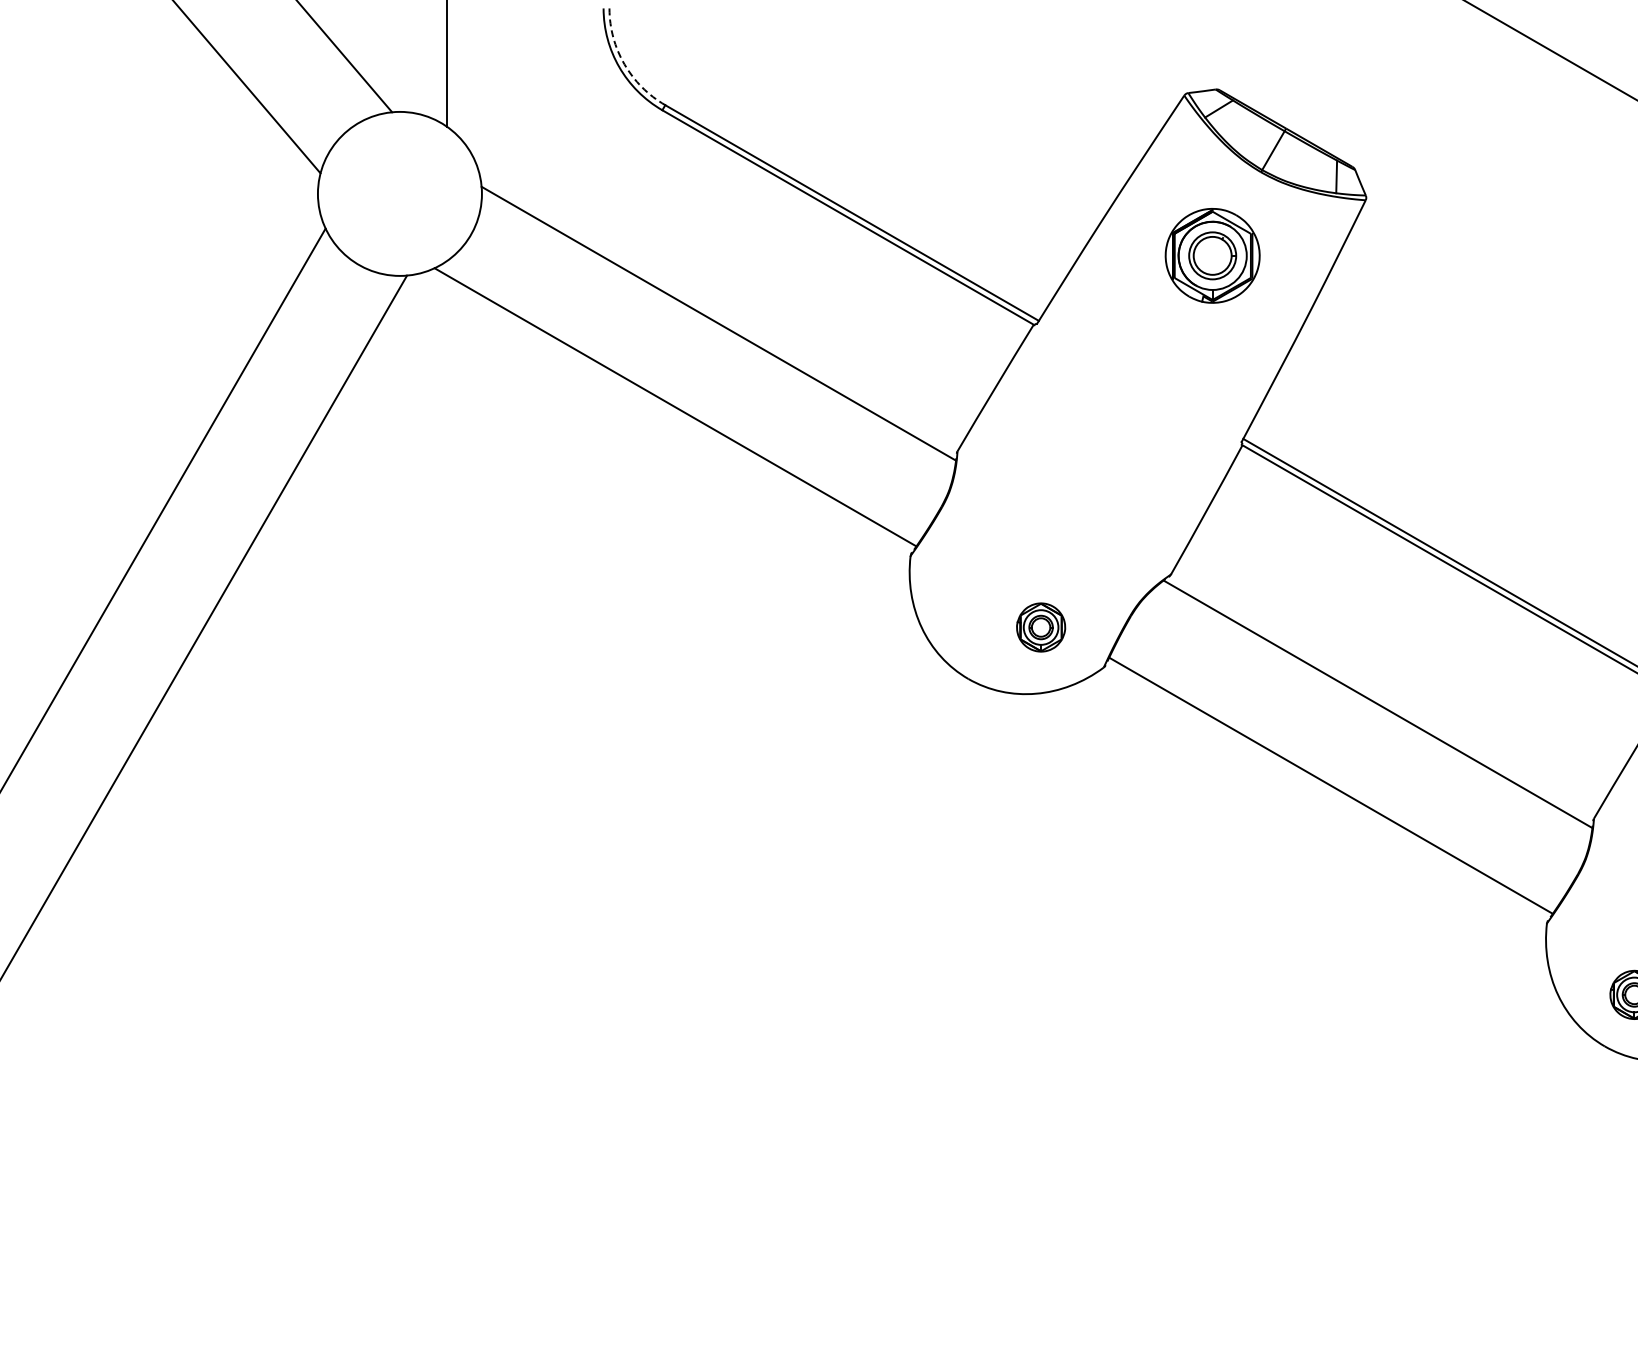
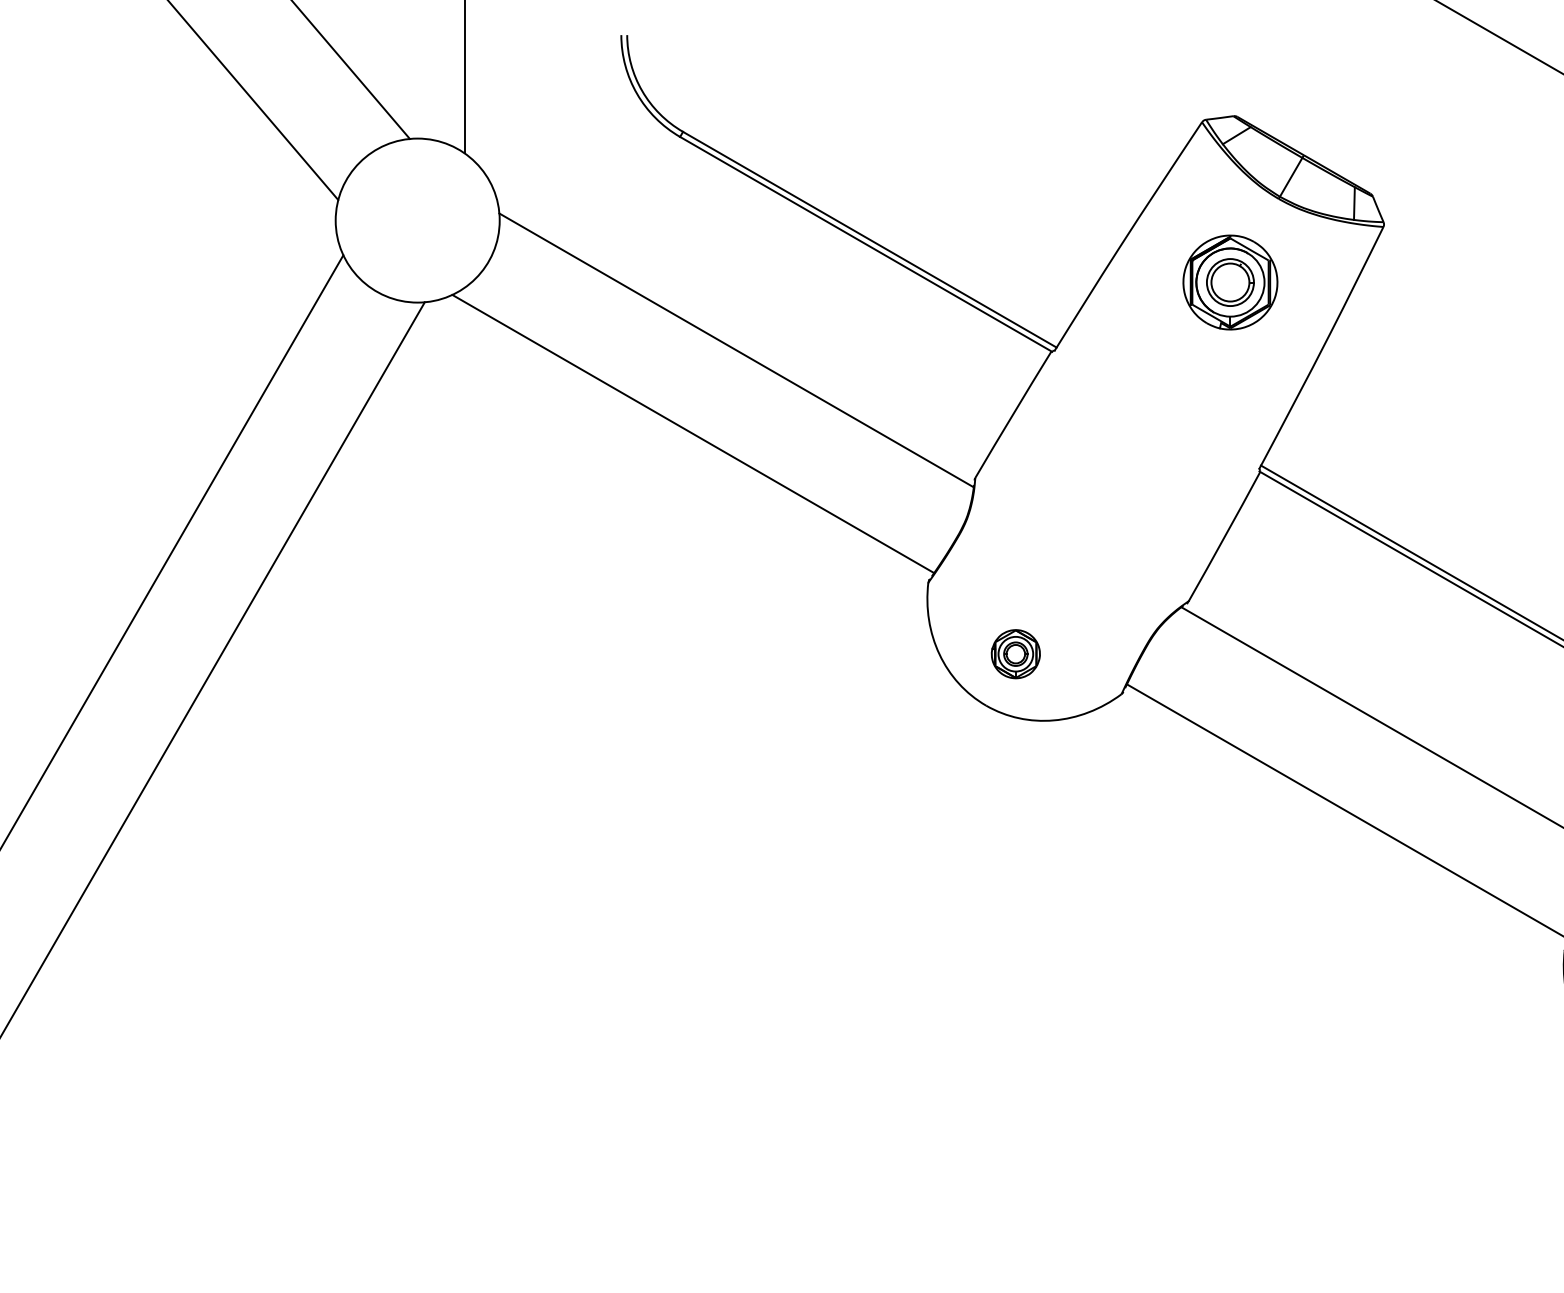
arc: (624, 64) -> (642, 91), dashed -> solid
part: (1041, 627) -> (1016, 654), moved

